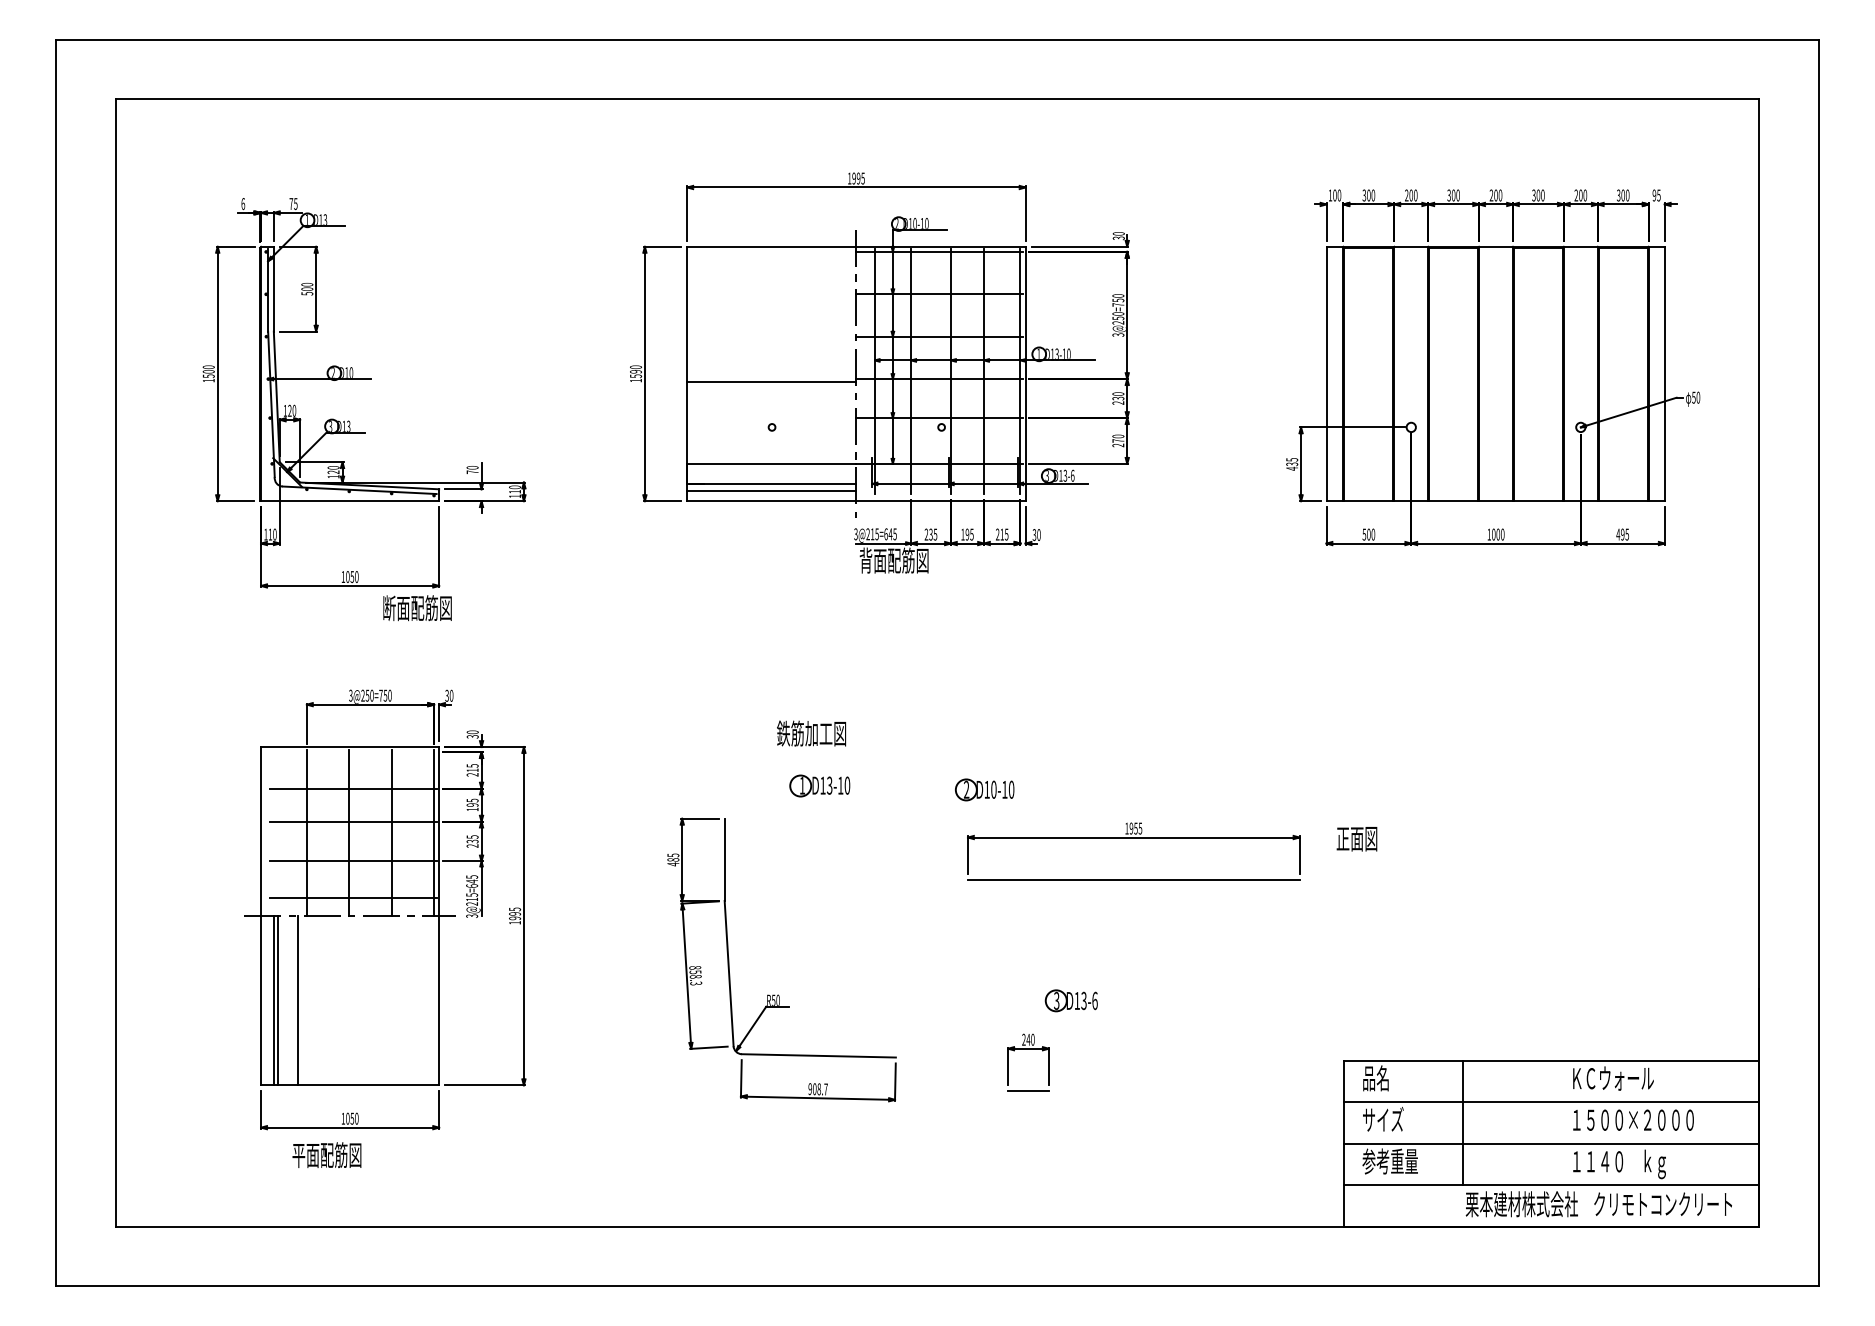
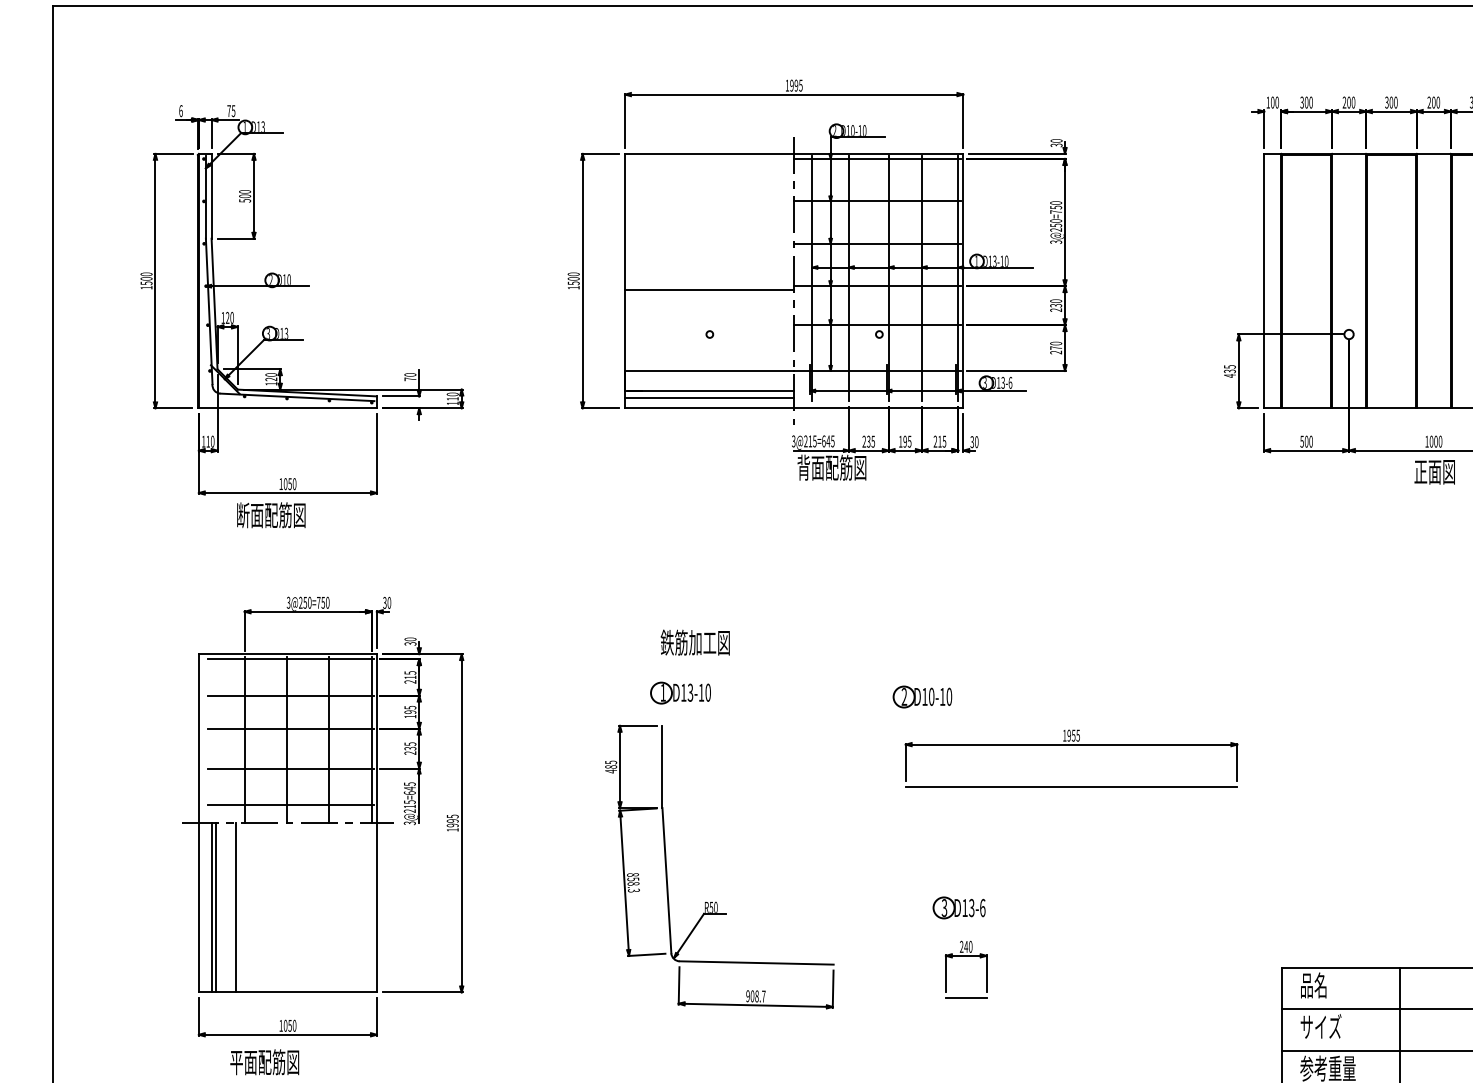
text: (635, 371) -> (573, 278), 1590 -> 1500
text: (417, 608) -> (271, 515), moved
text: (811, 733) -> (695, 642), moved
line: (353, 752) -> (291, 659), added
part: (819, 785) -> (680, 692), moved
text: (1356, 839) -> (1434, 472), moved
part: (1070, 1000) -> (958, 907), moved

